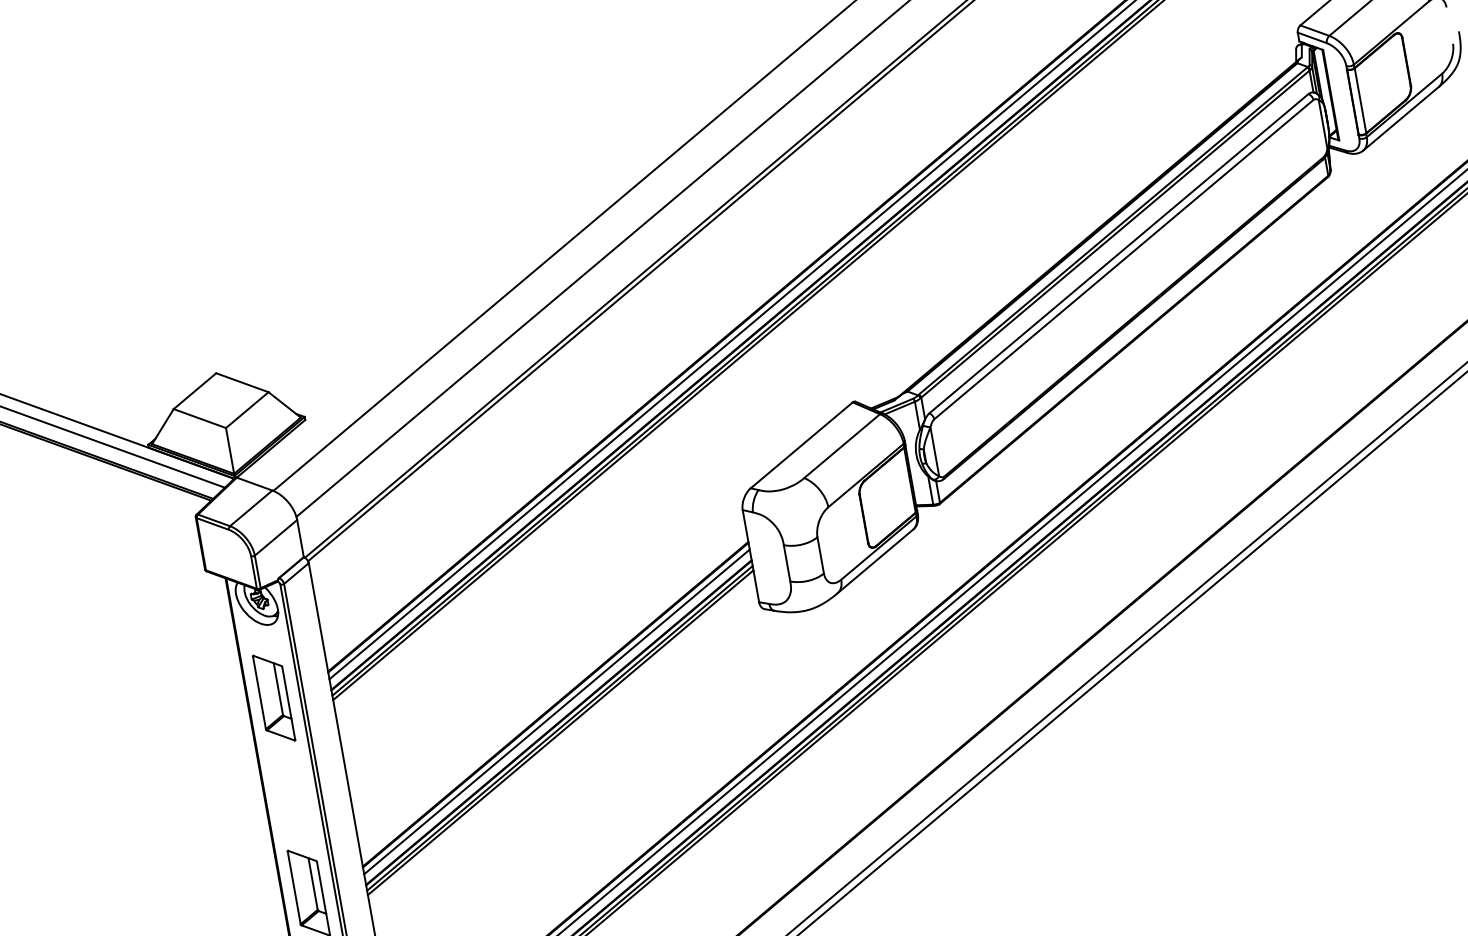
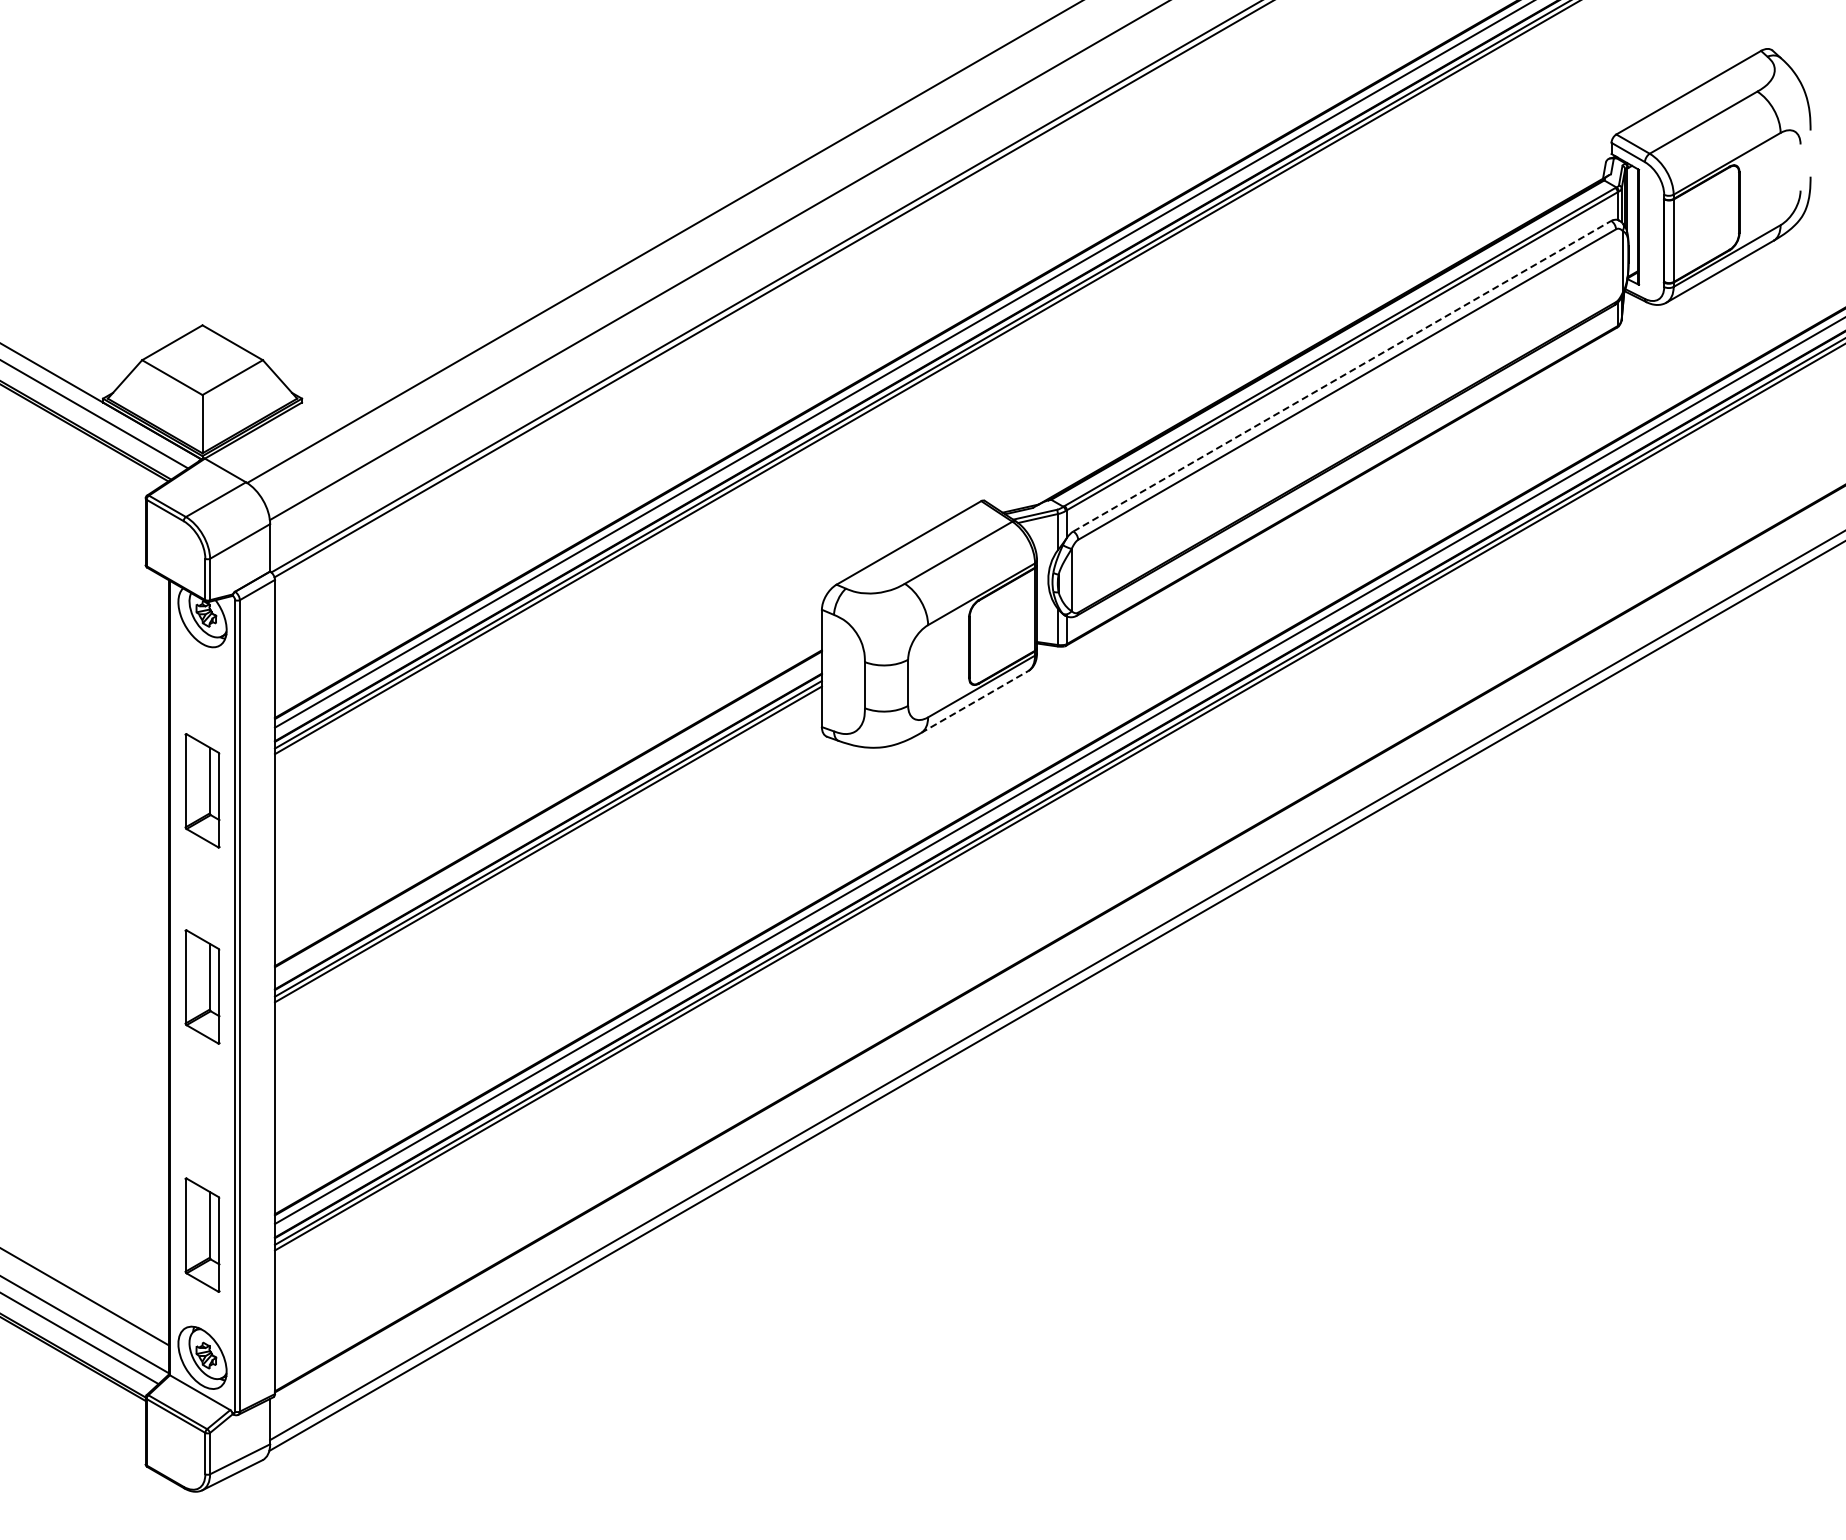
line: (1119, 253) -> (1342, 376), solid -> dashed
line: (875, 561) -> (974, 702), solid -> dashed
part: (274, 697) -> (202, 790), moved
line: (556, 711) -> (547, 817), removed

